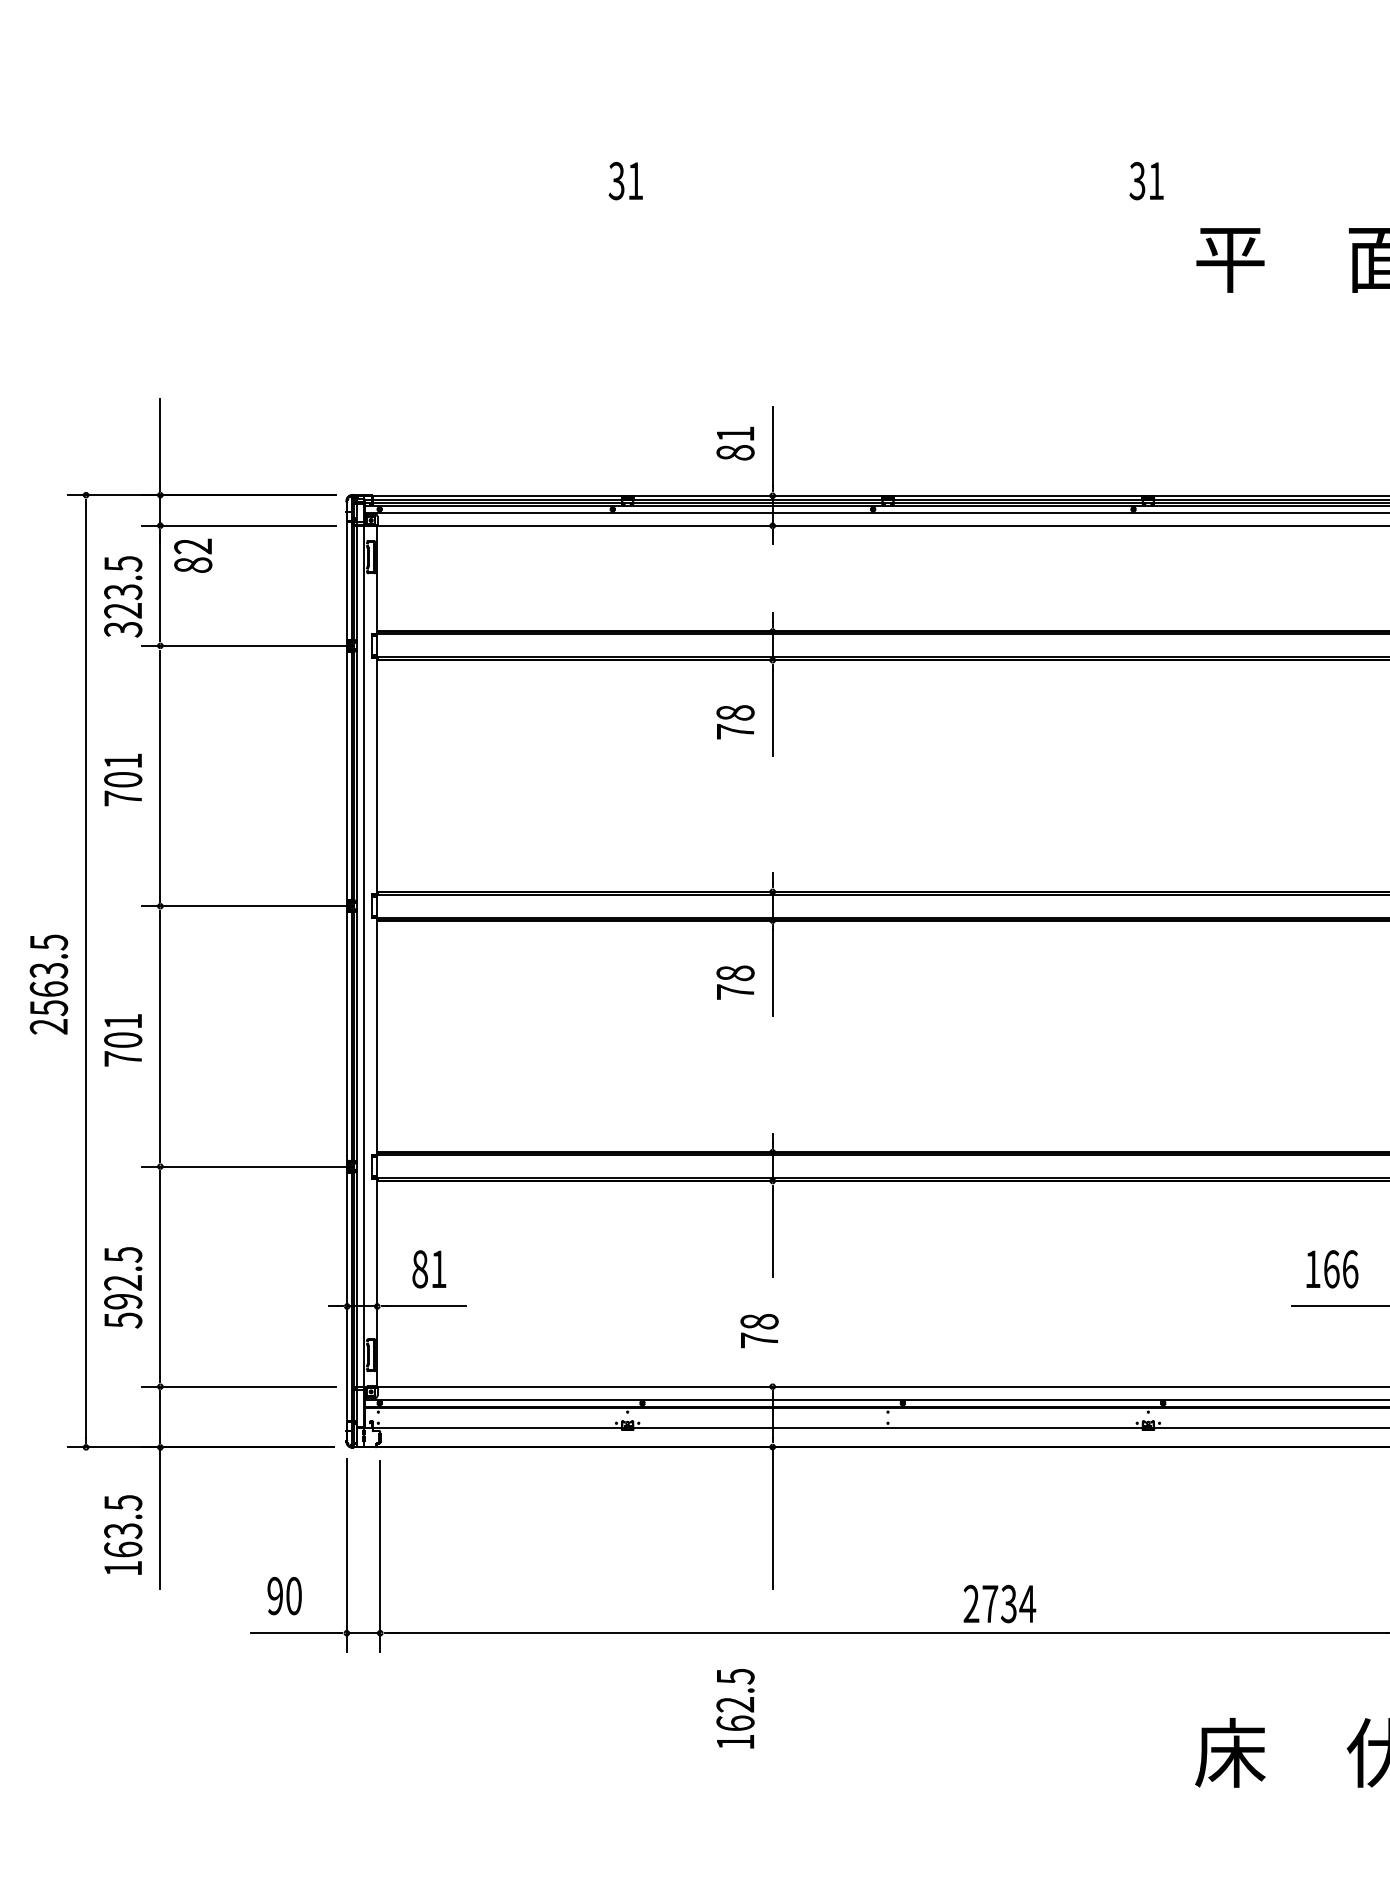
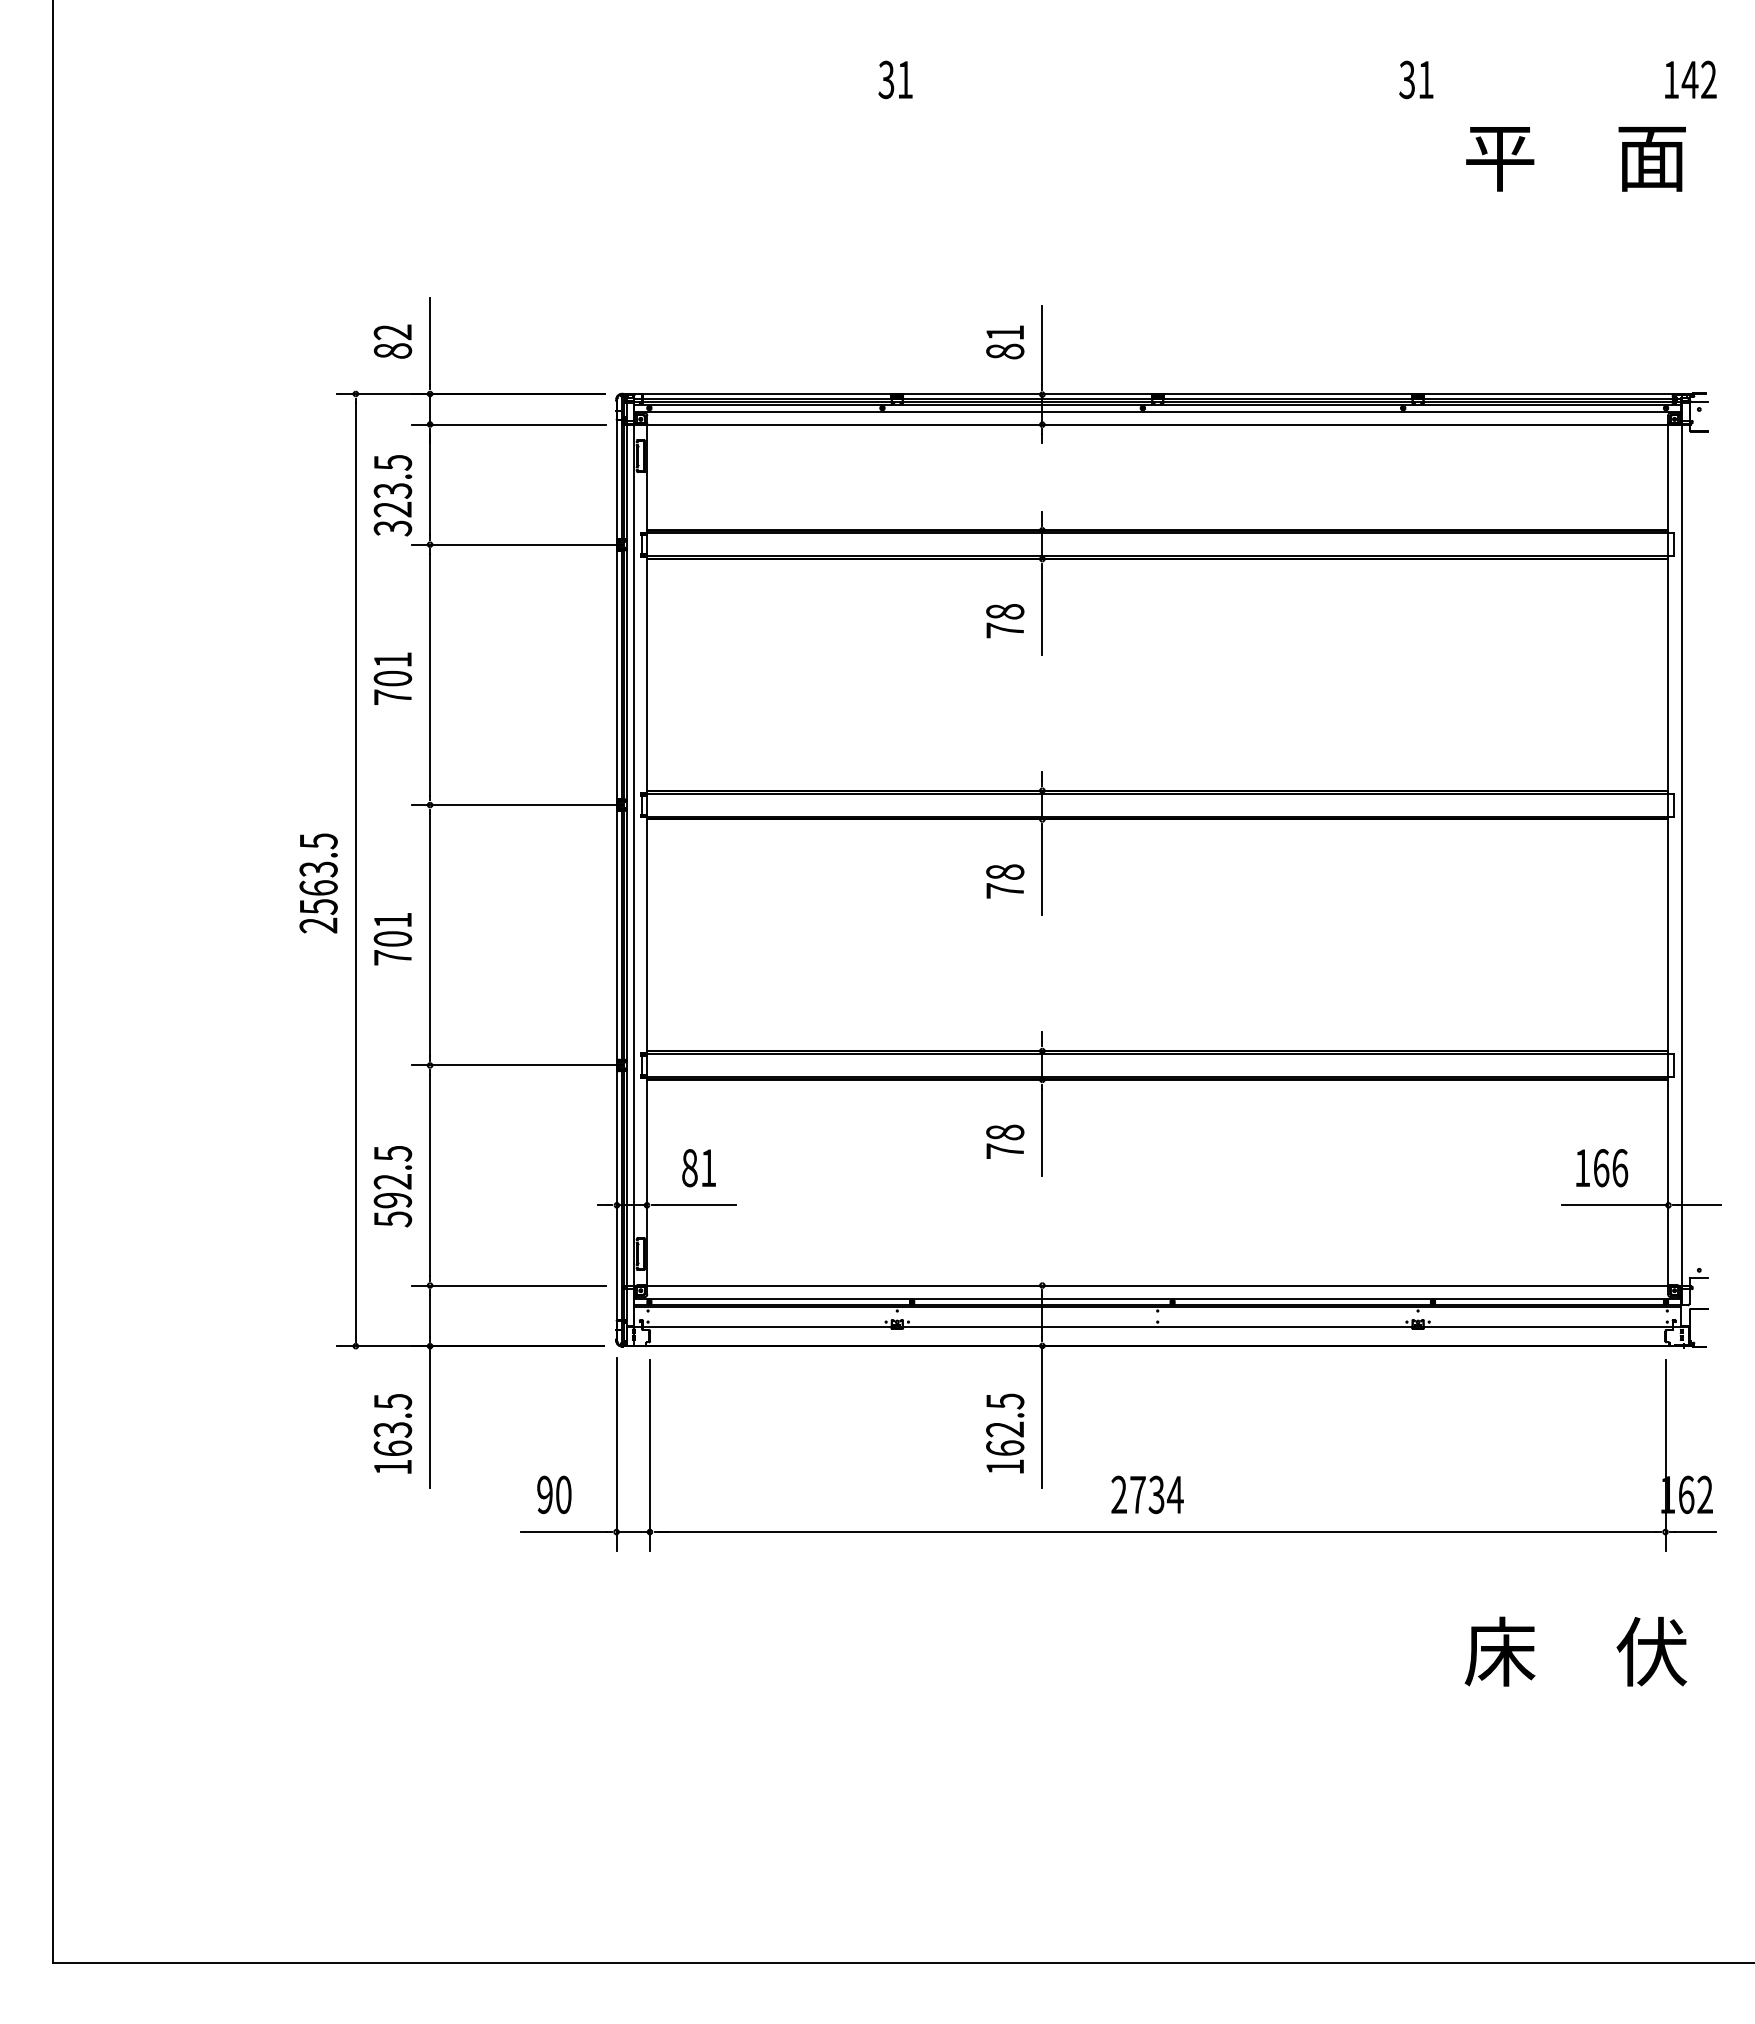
text: (192, 555) -> (392, 341), moved
text: (759, 1330) -> (1005, 1141), moved
text: (999, 1603) -> (1147, 1494), moved
text: (735, 1708) -> (1005, 1433), moved

